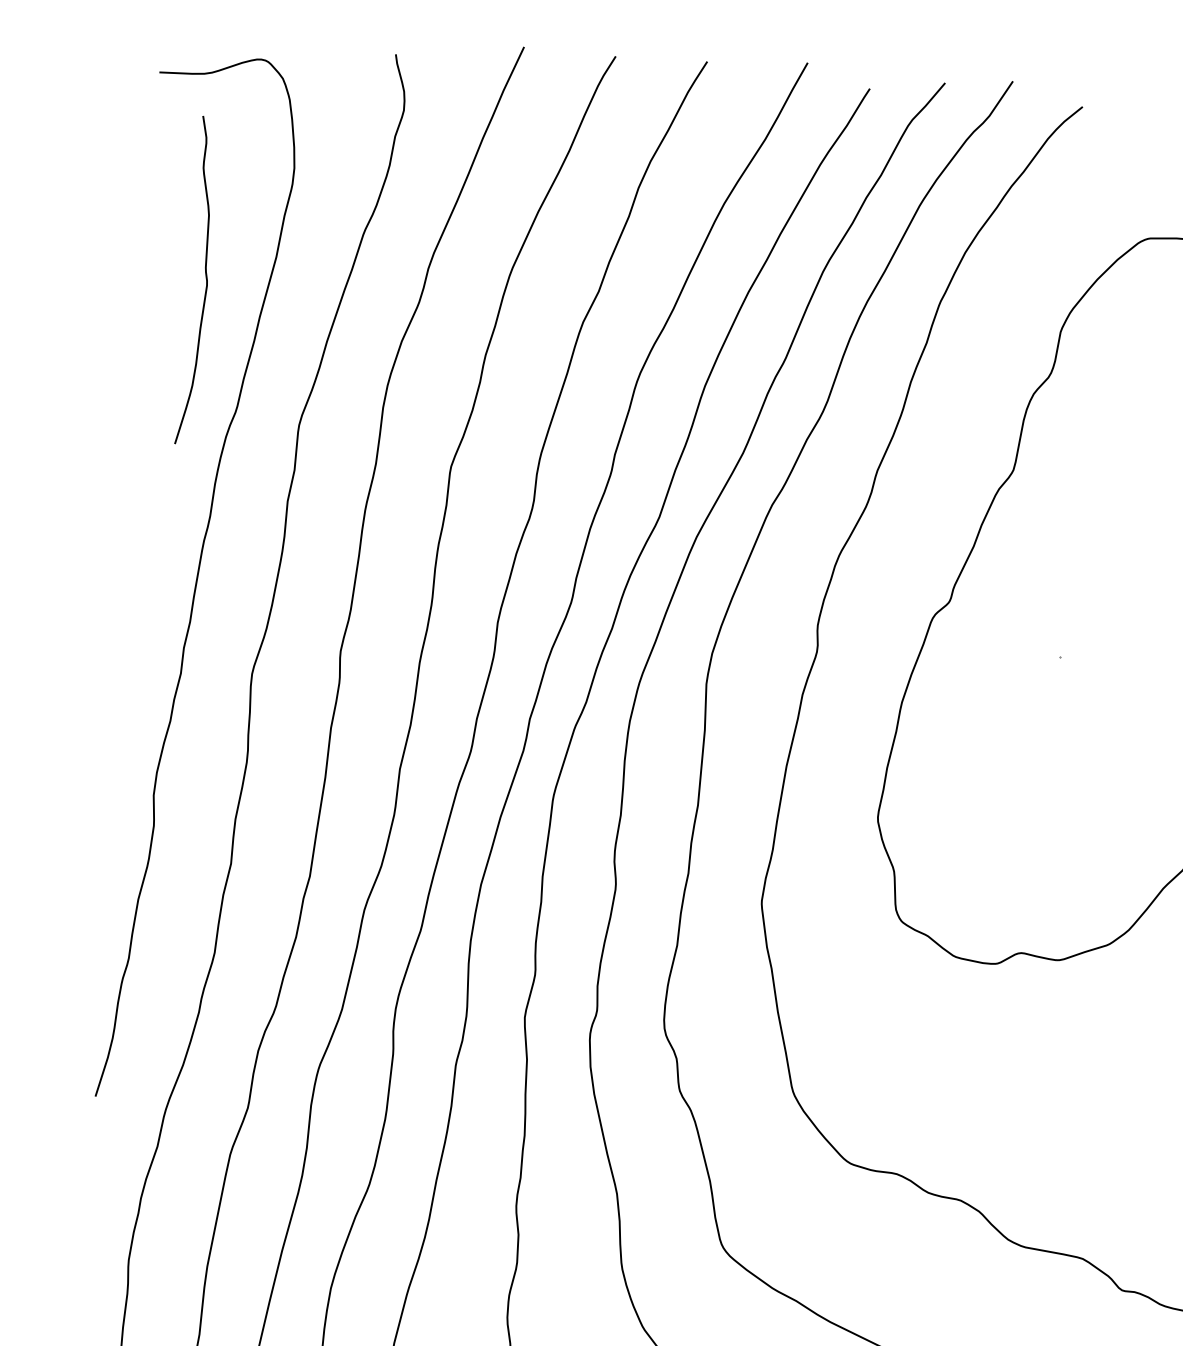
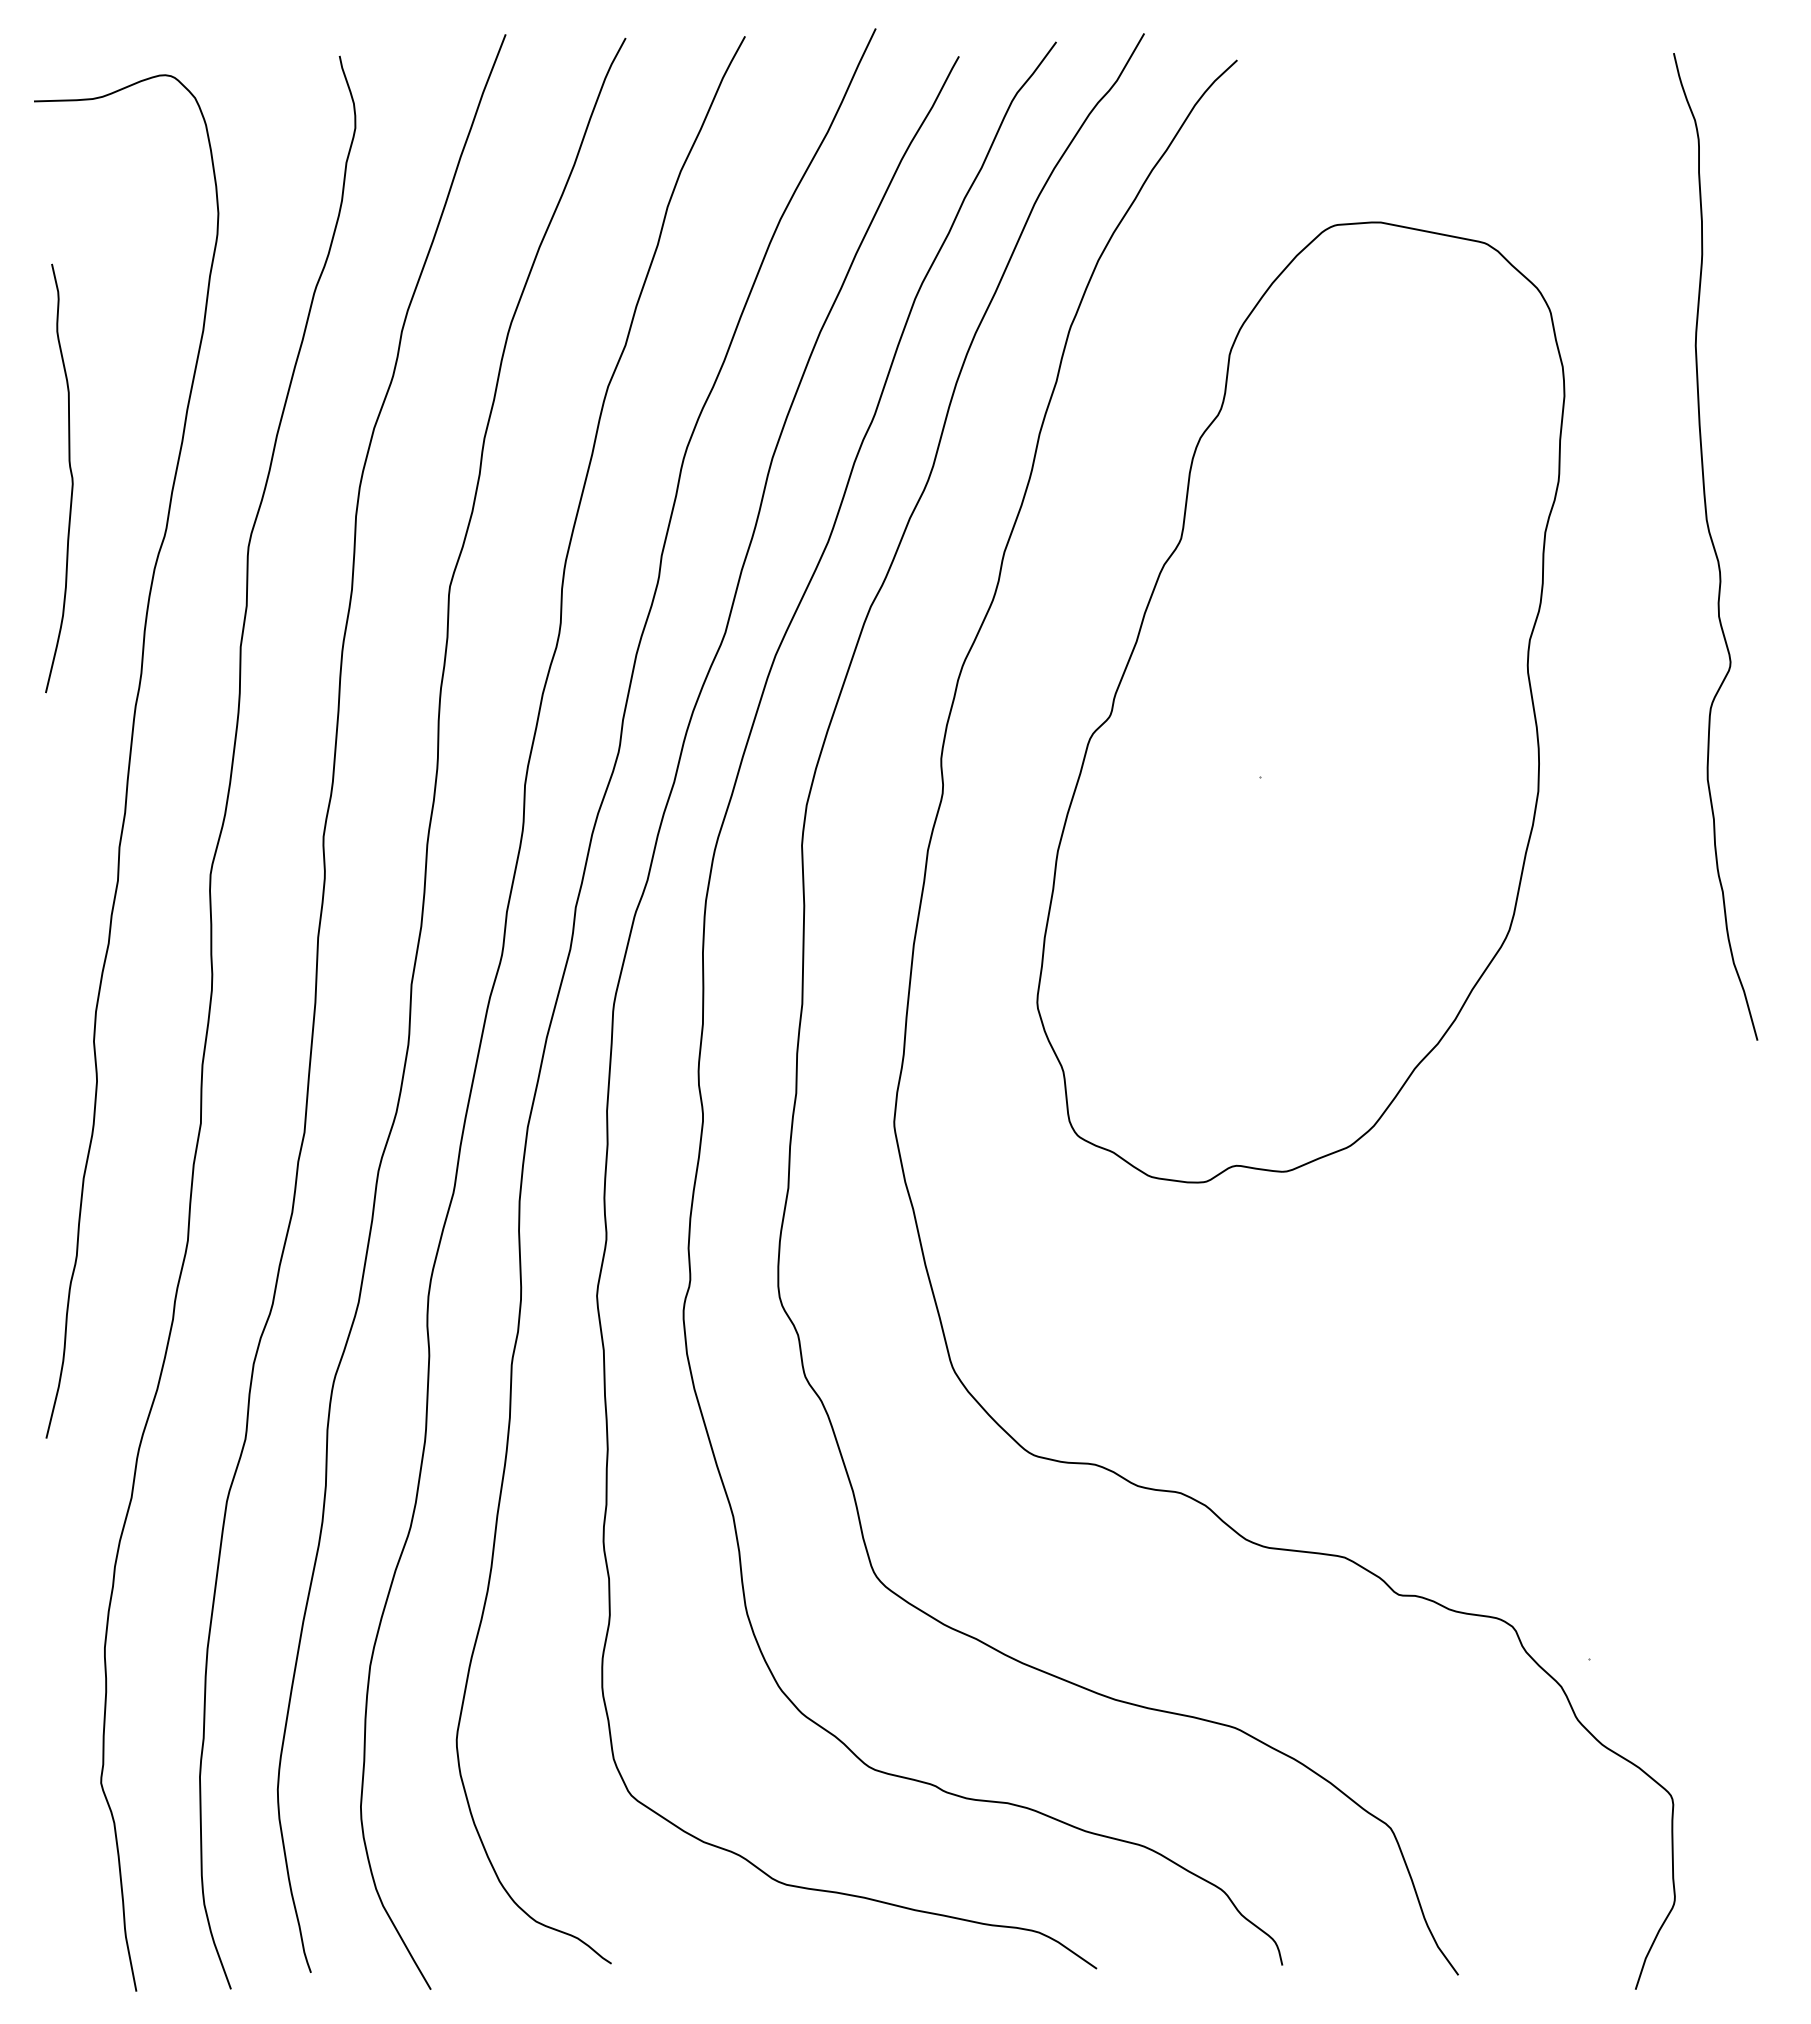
curve: (205, 278) -> (70, 474), moved

